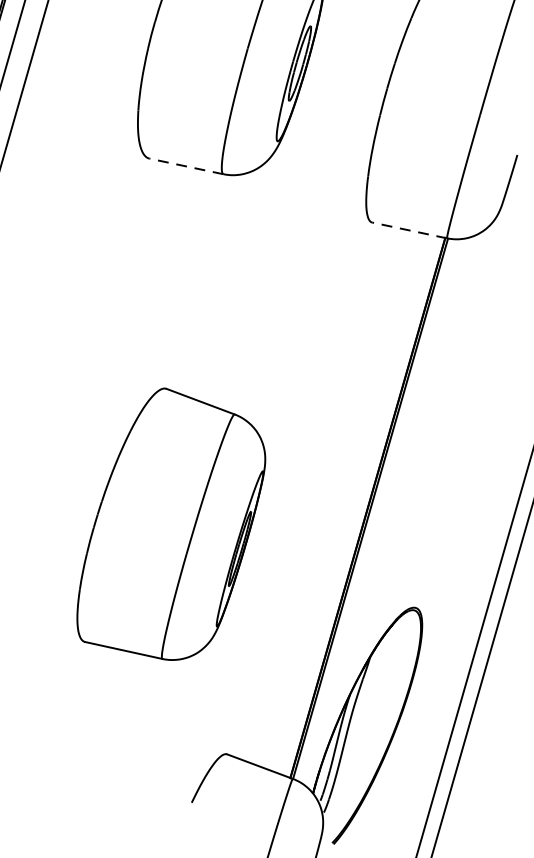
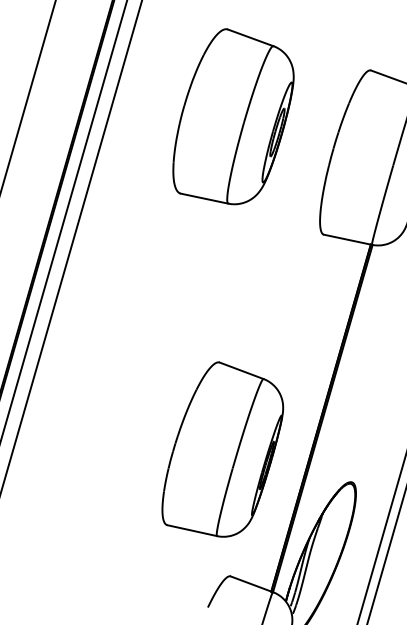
line: (186, 166) -> (204, 198), dashed -> solid
line: (408, 230) -> (347, 239), dashed -> solid
part: (170, 524) -> (222, 449), moved

